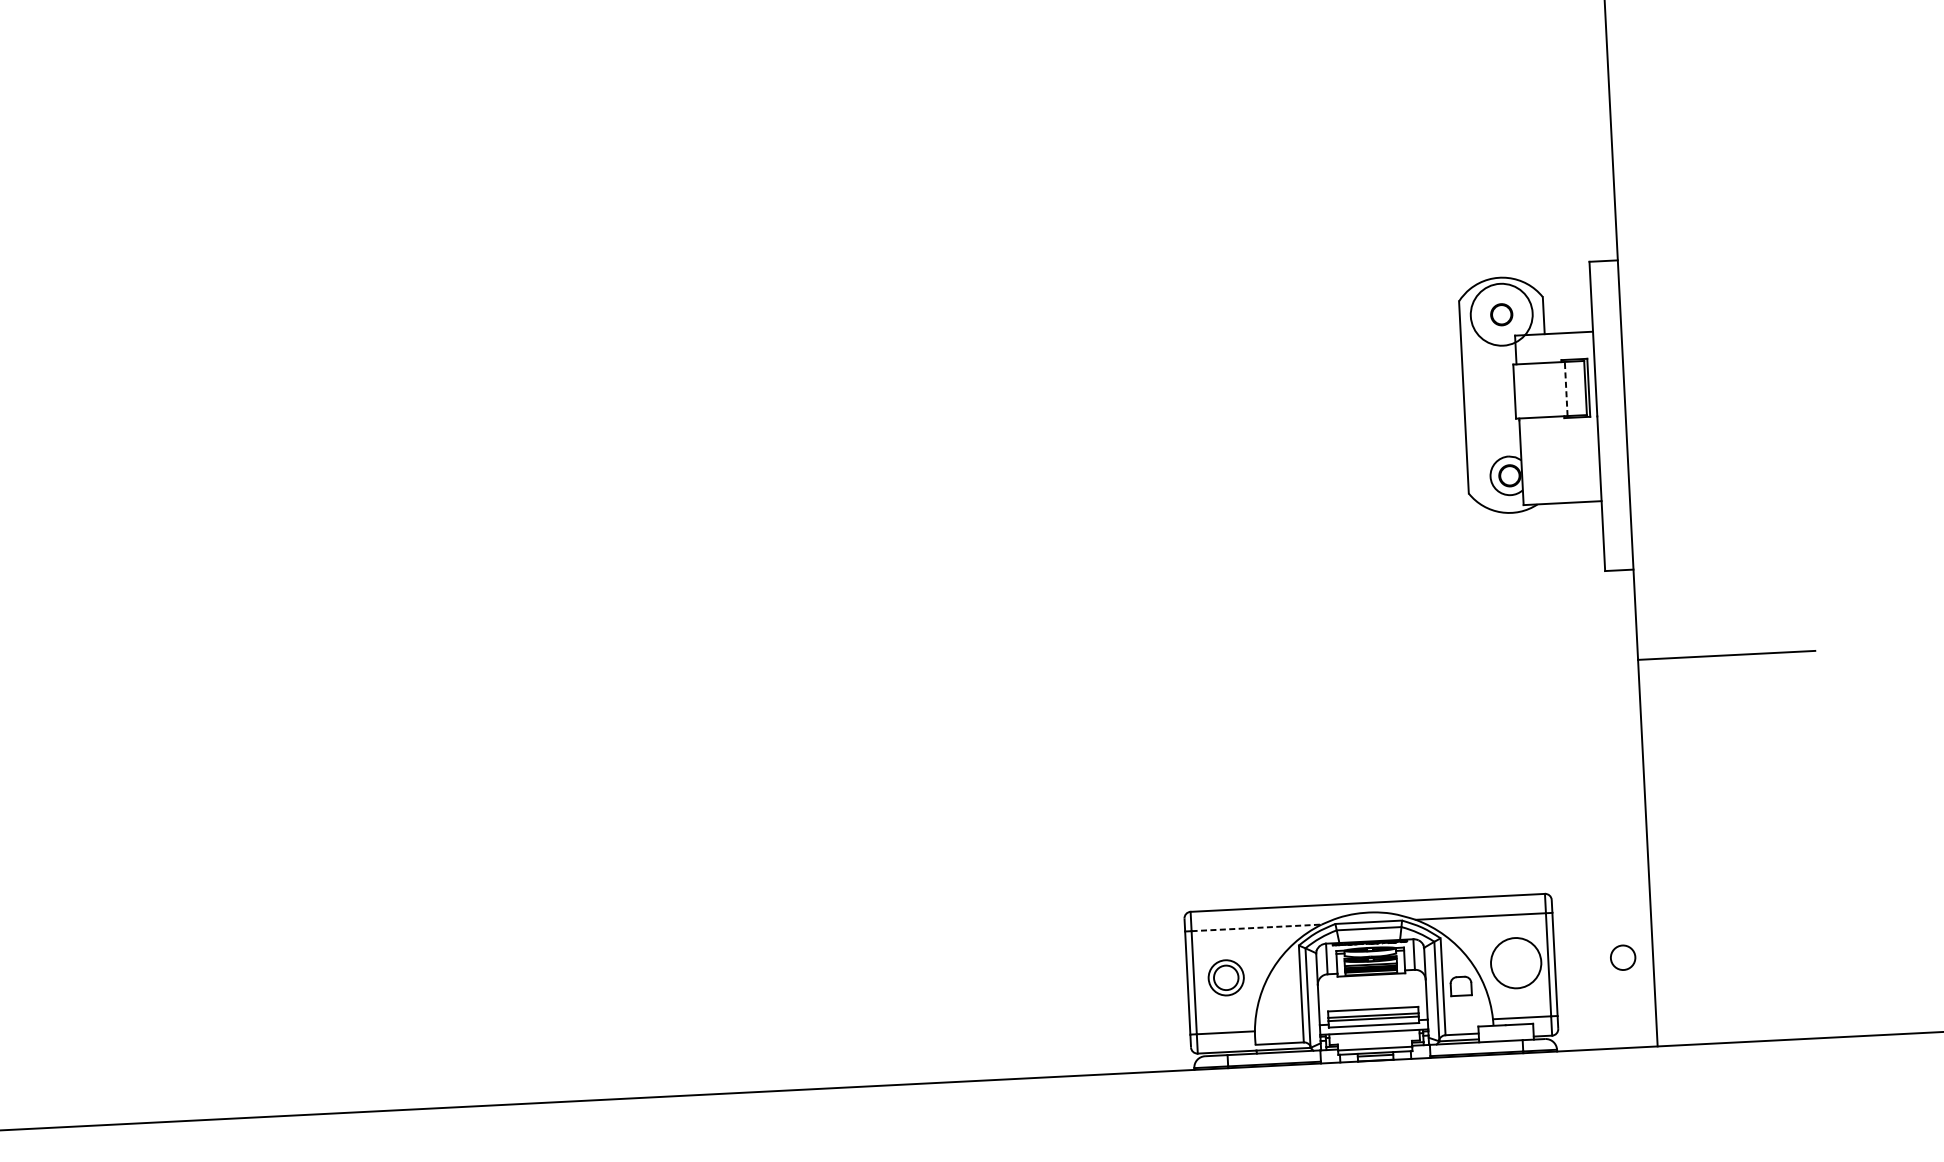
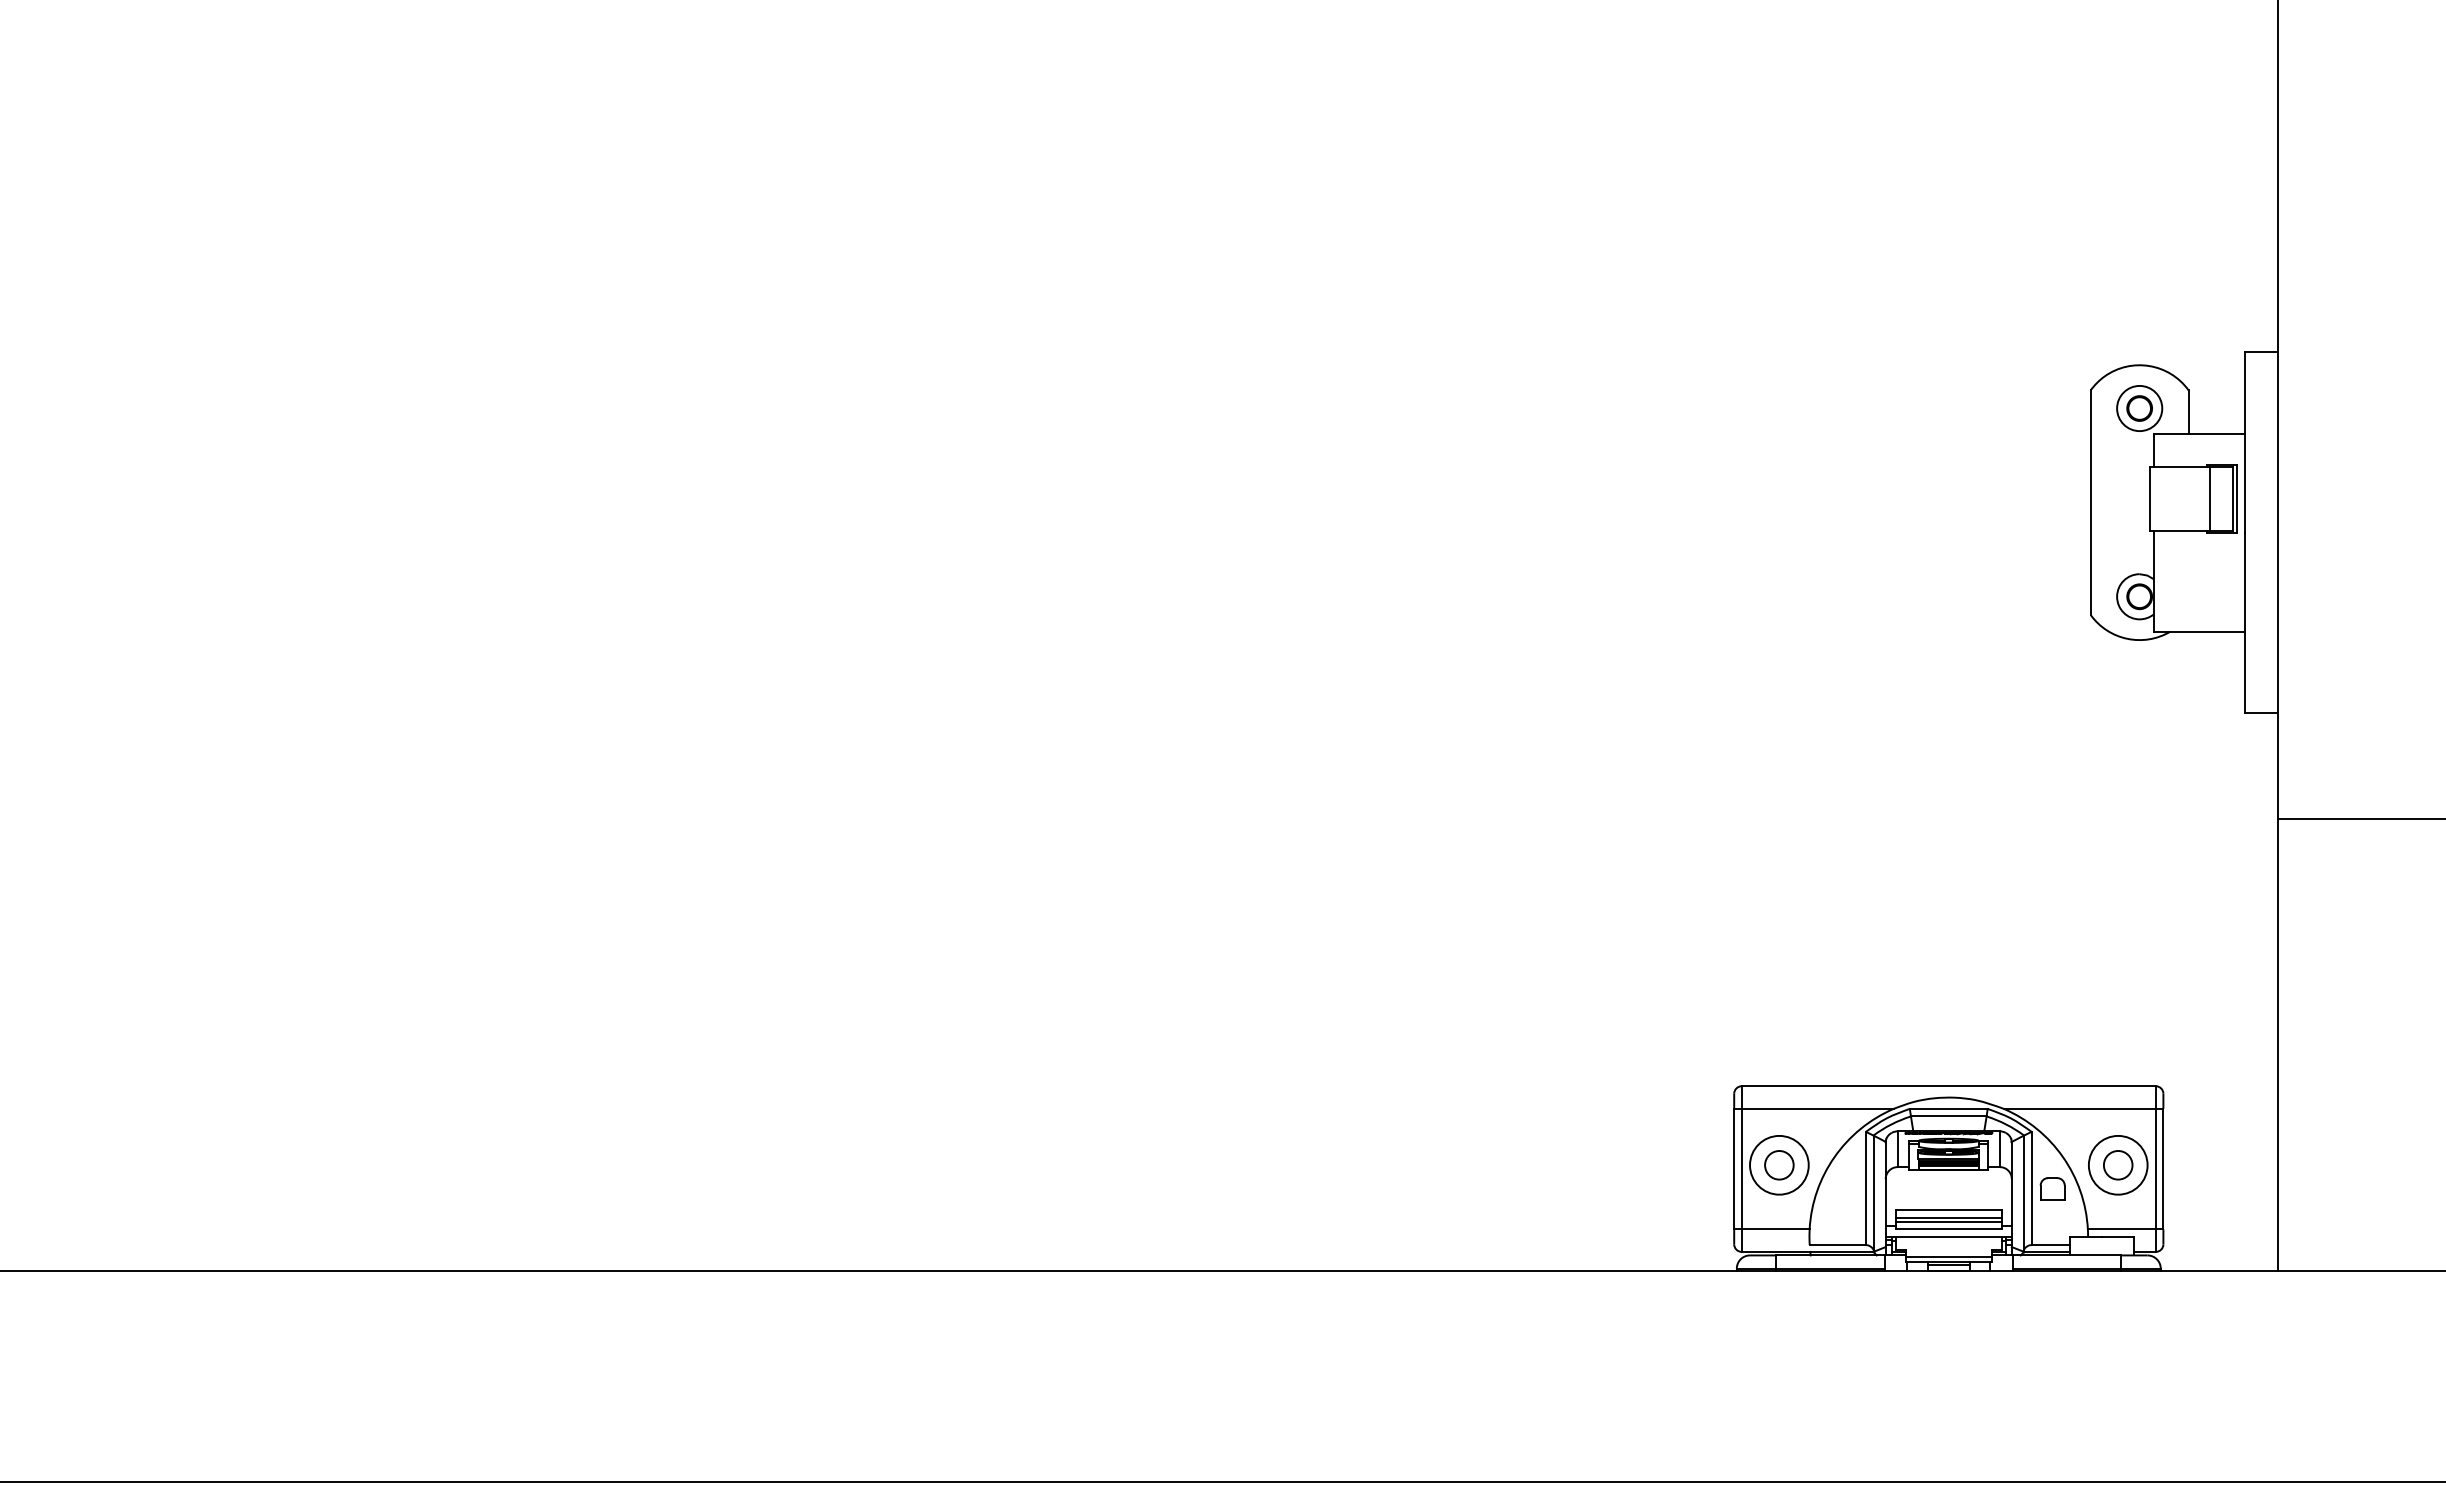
circle: (1501, 314) -> (2139, 408), size x0.62
line: (1566, 388) -> (2210, 498), dashed -> solid
line: (1257, 927) -> (1818, 1108), dashed -> solid
circle: (1623, 957) -> (2118, 1165), moved
circle: (1226, 977) -> (1779, 1164), size x1.43

